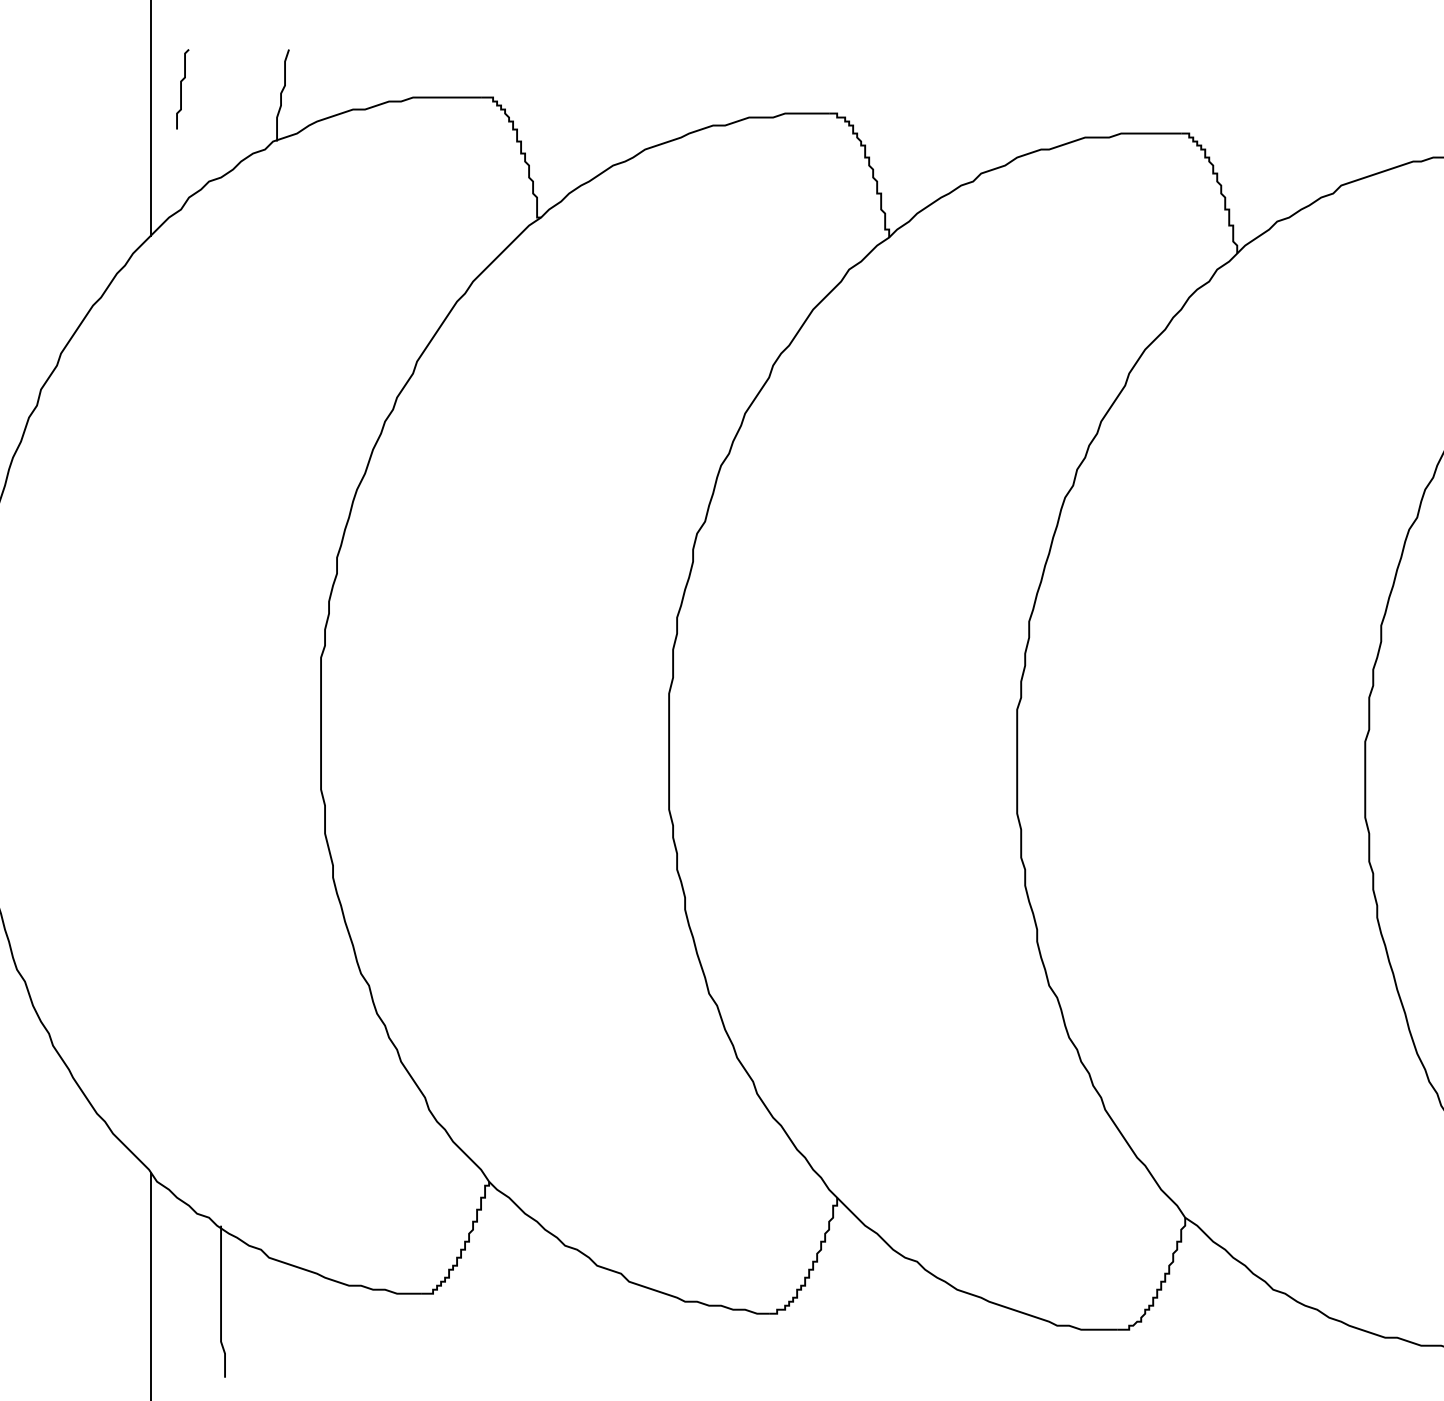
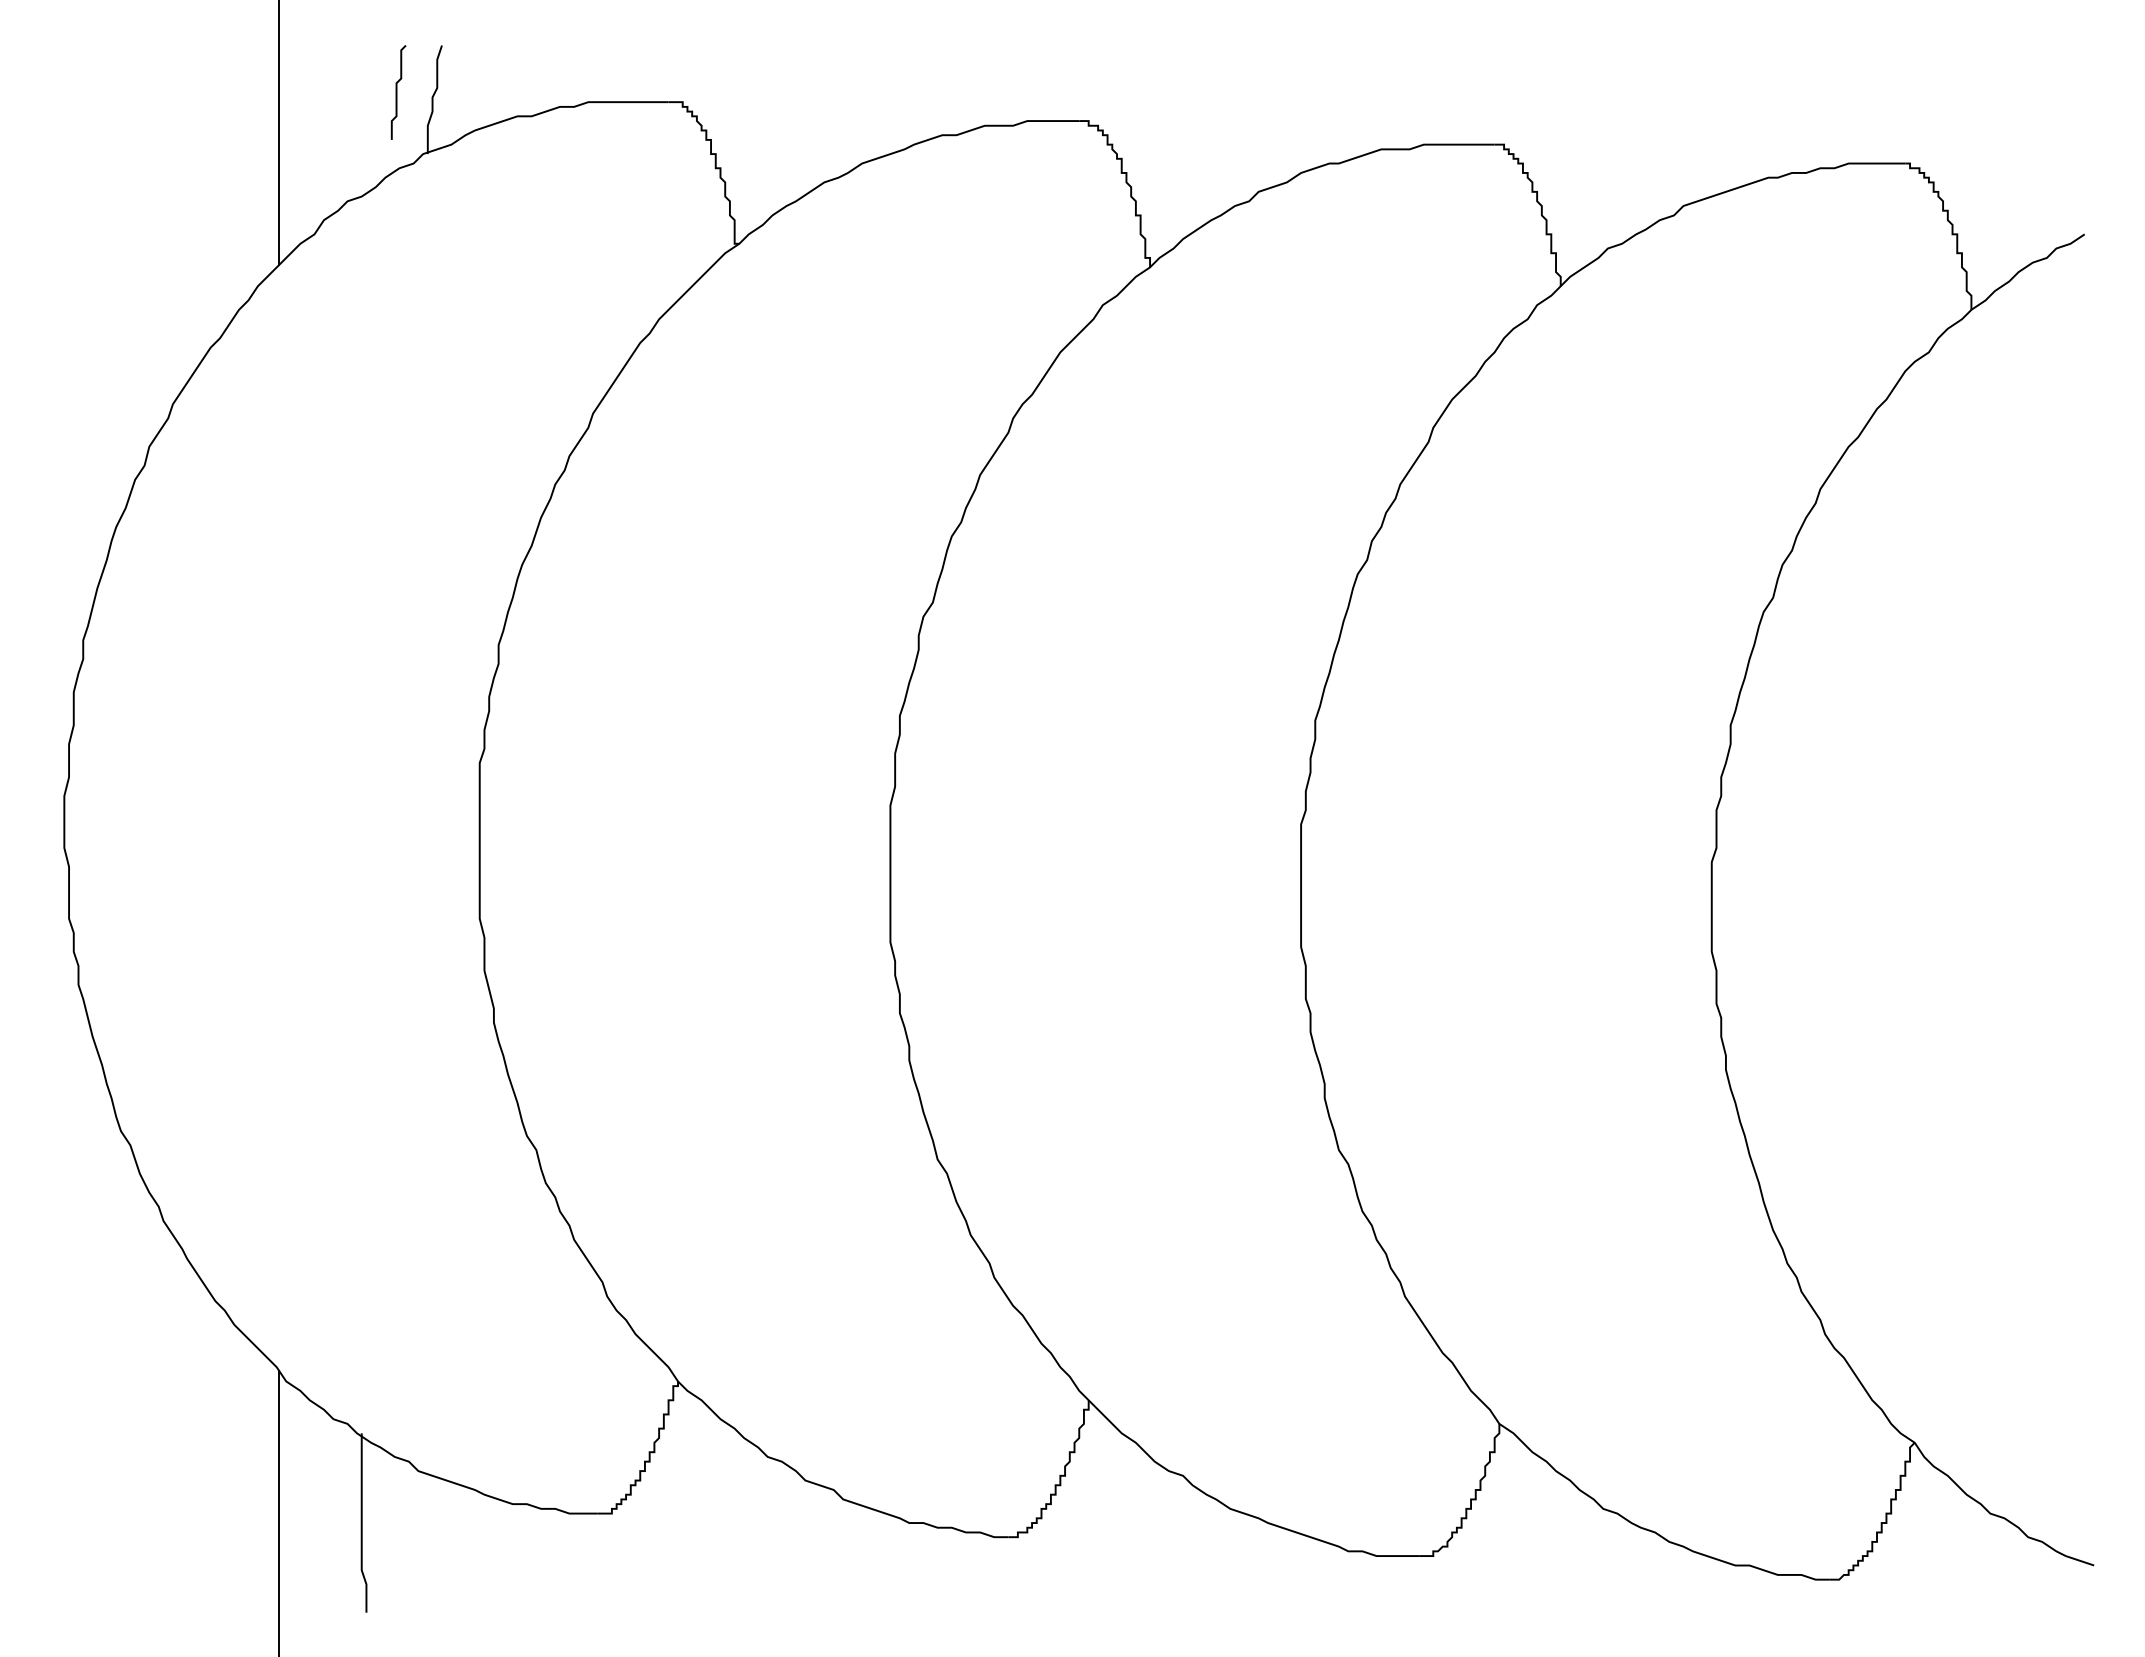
curve: (181, 89) -> (397, 92), moved

